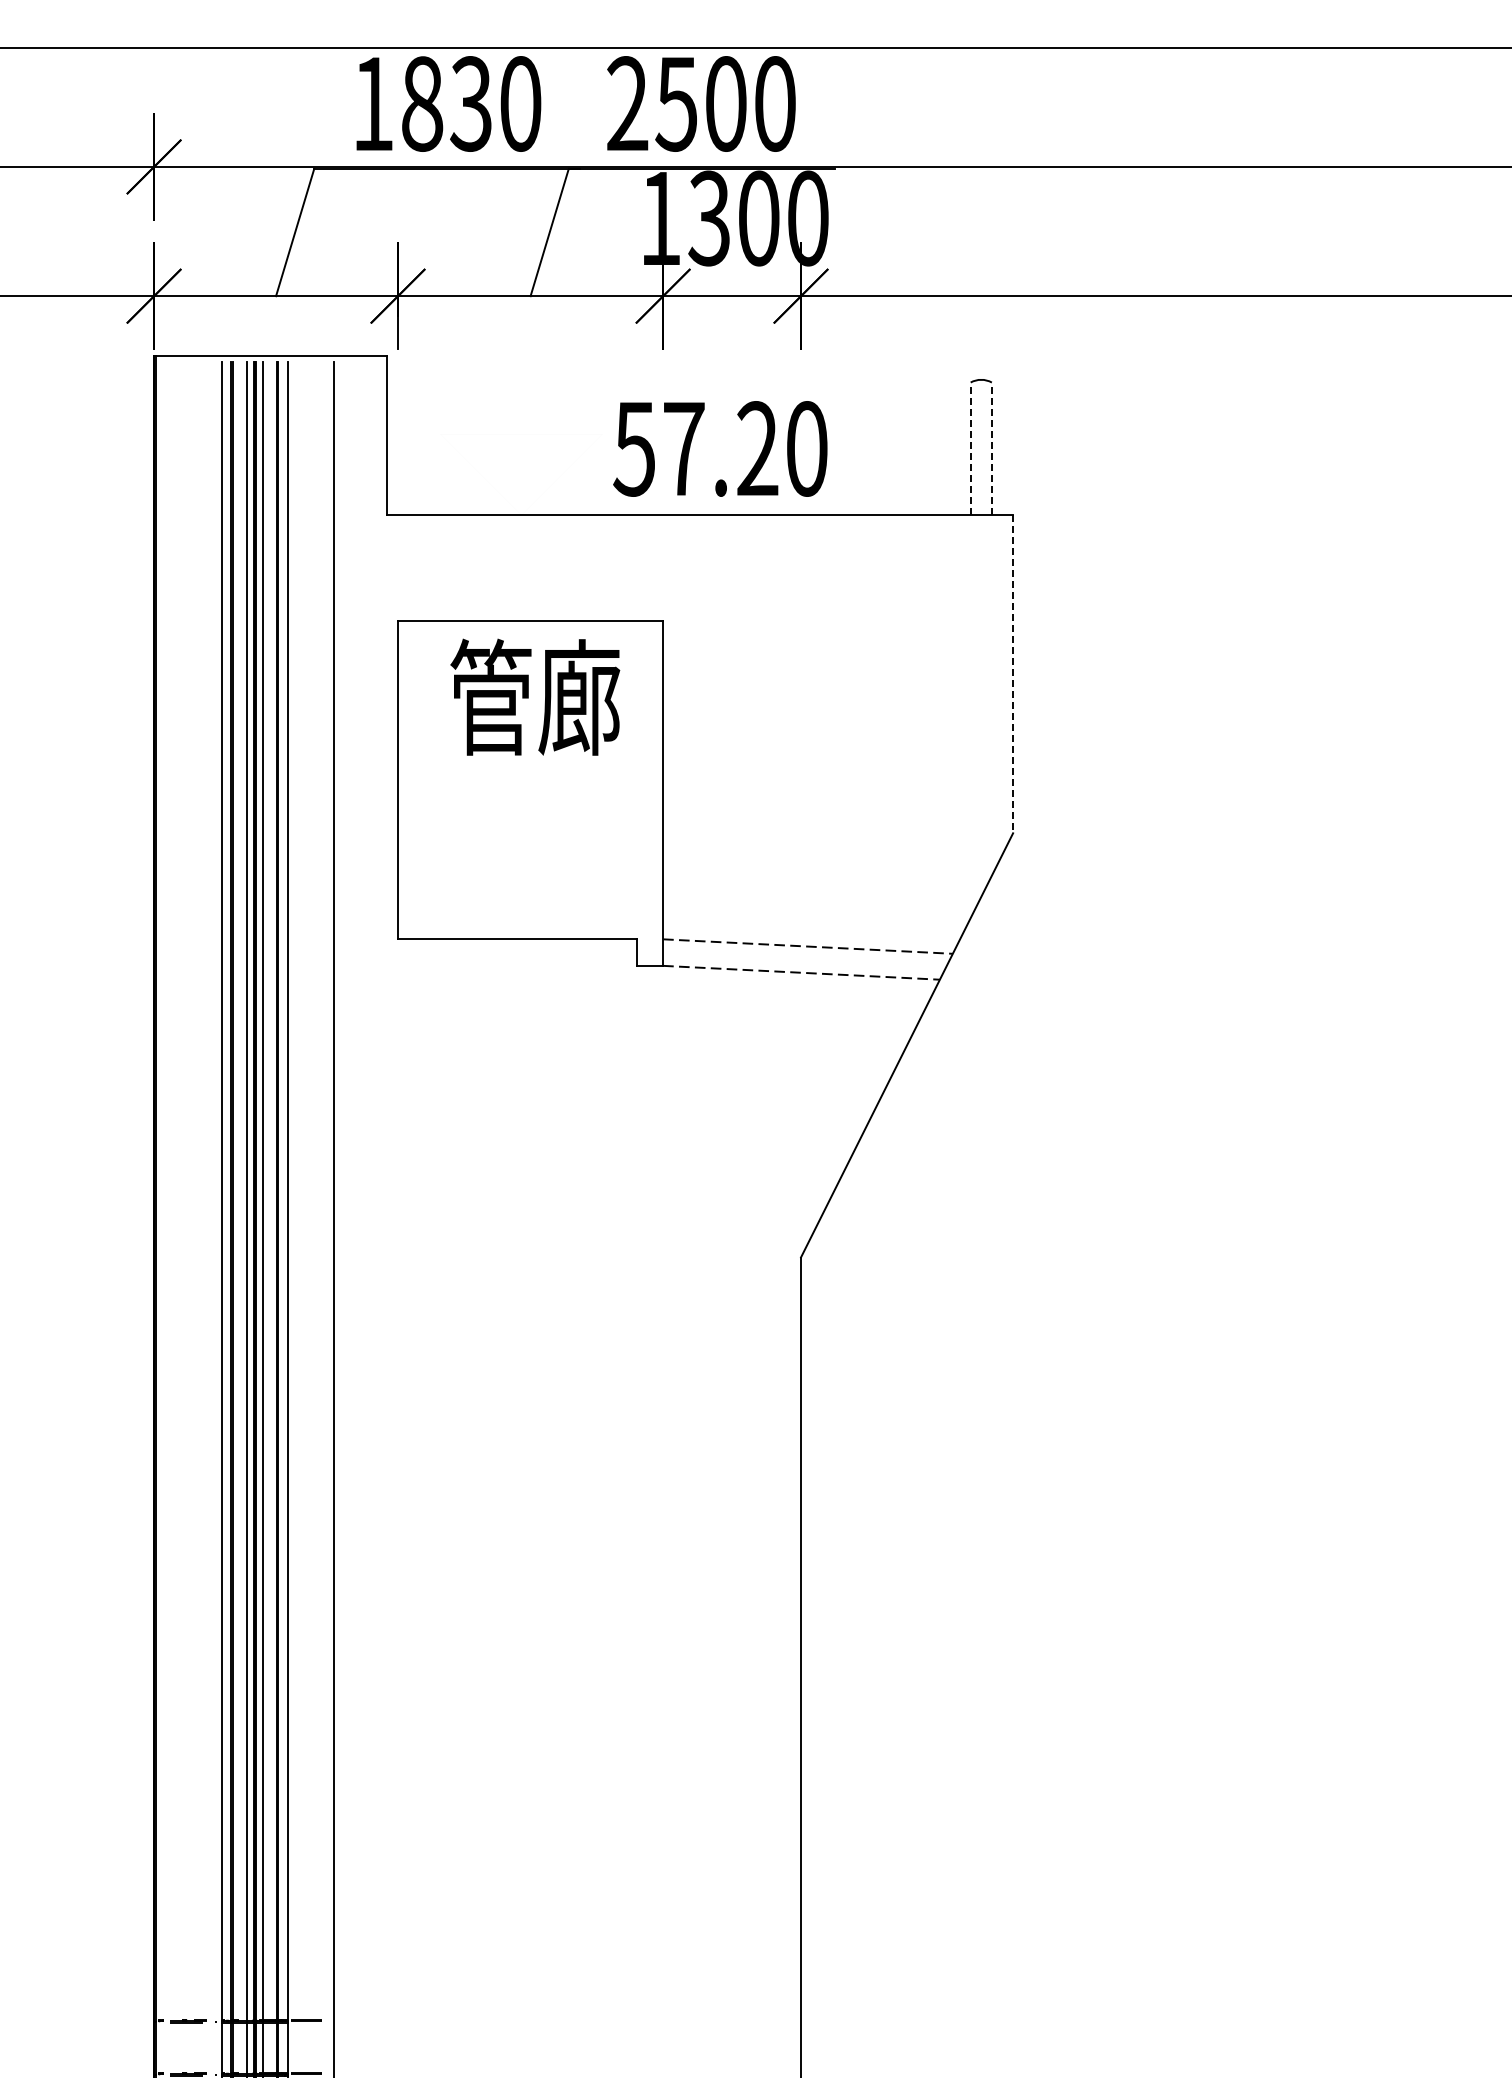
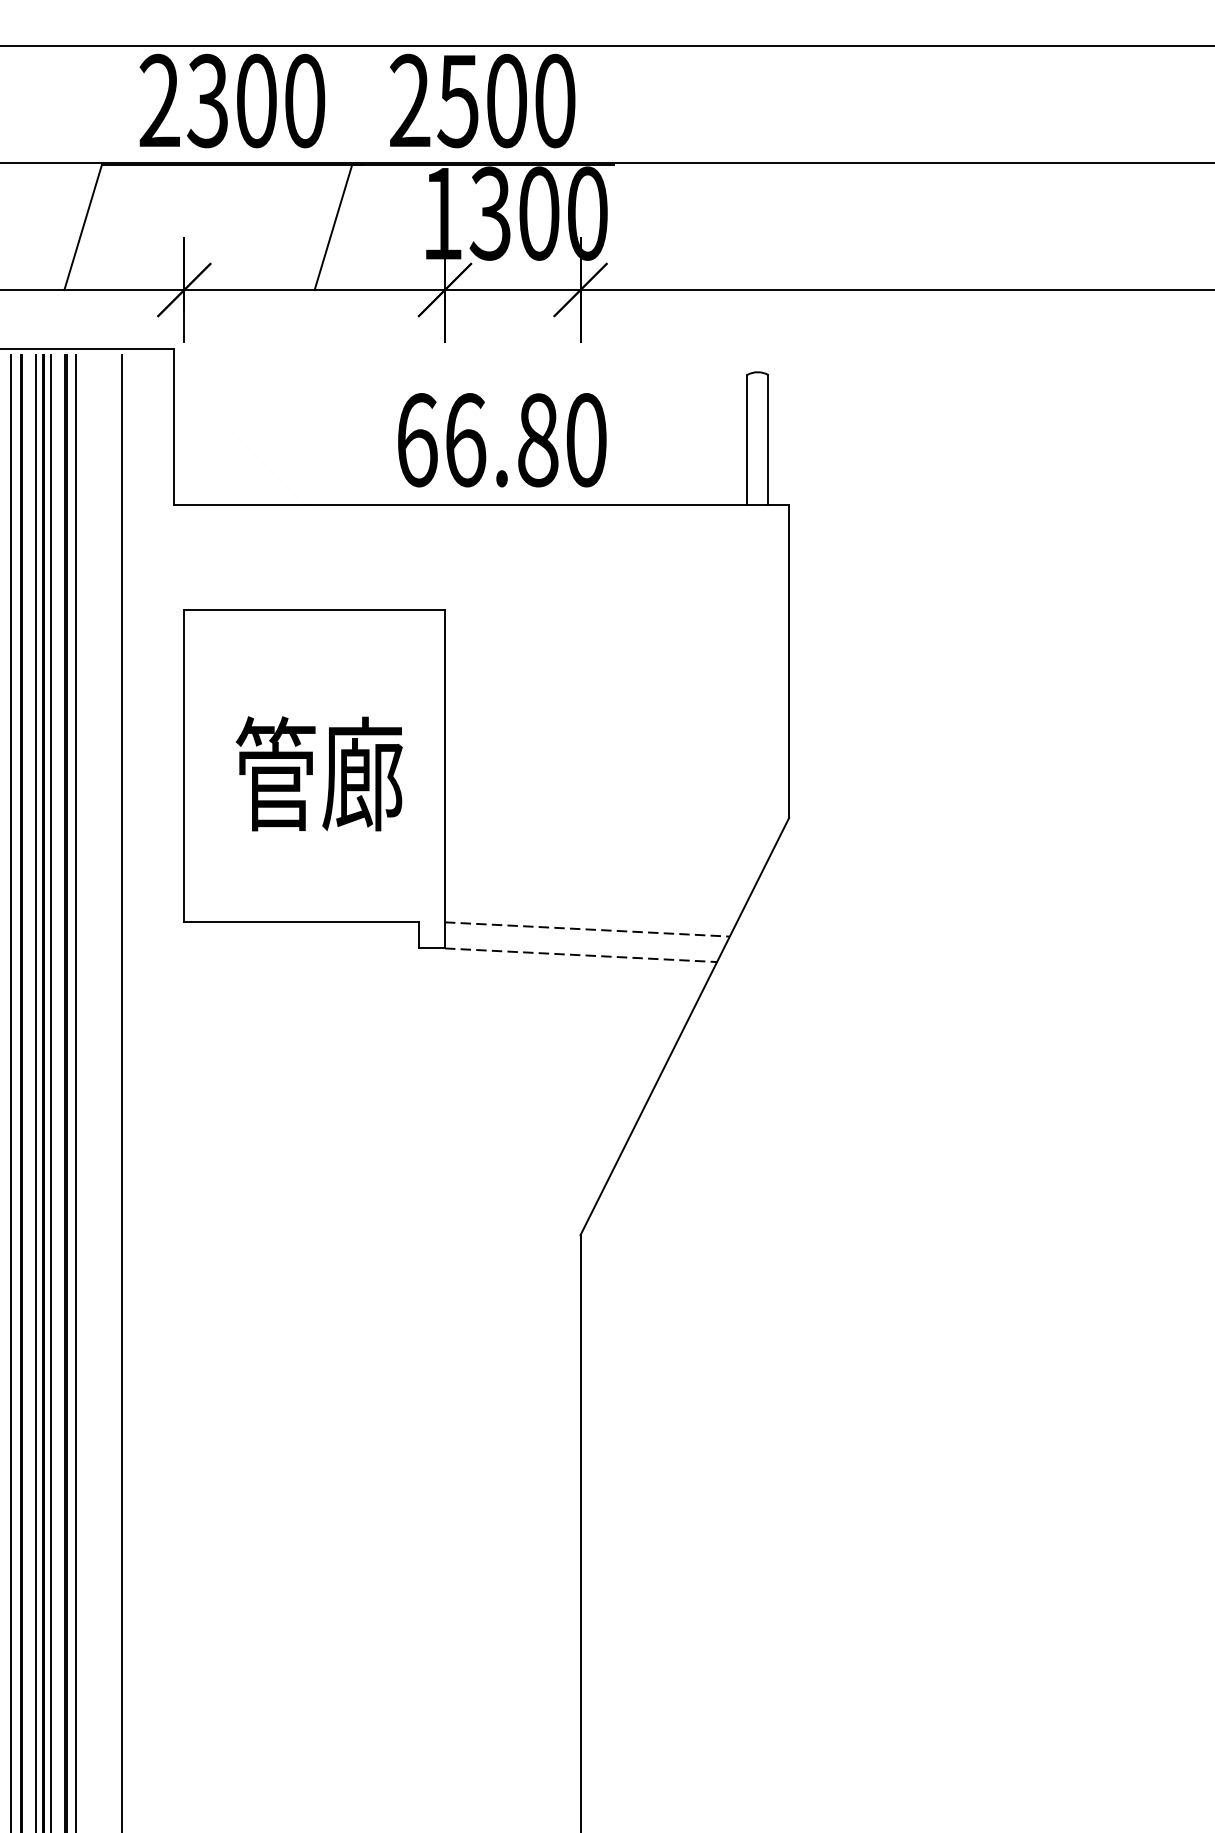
text: (421, 103) -> (207, 100), 1830 -> 2300
text: (695, 448) -> (476, 439), 57.20 -> 66.80
line: (970, 448) -> (747, 439), dashed -> solid
line: (991, 448) -> (767, 439), dashed -> solid
line: (1013, 674) -> (789, 661), dashed -> solid
text: (535, 696) -> (319, 773), moved

